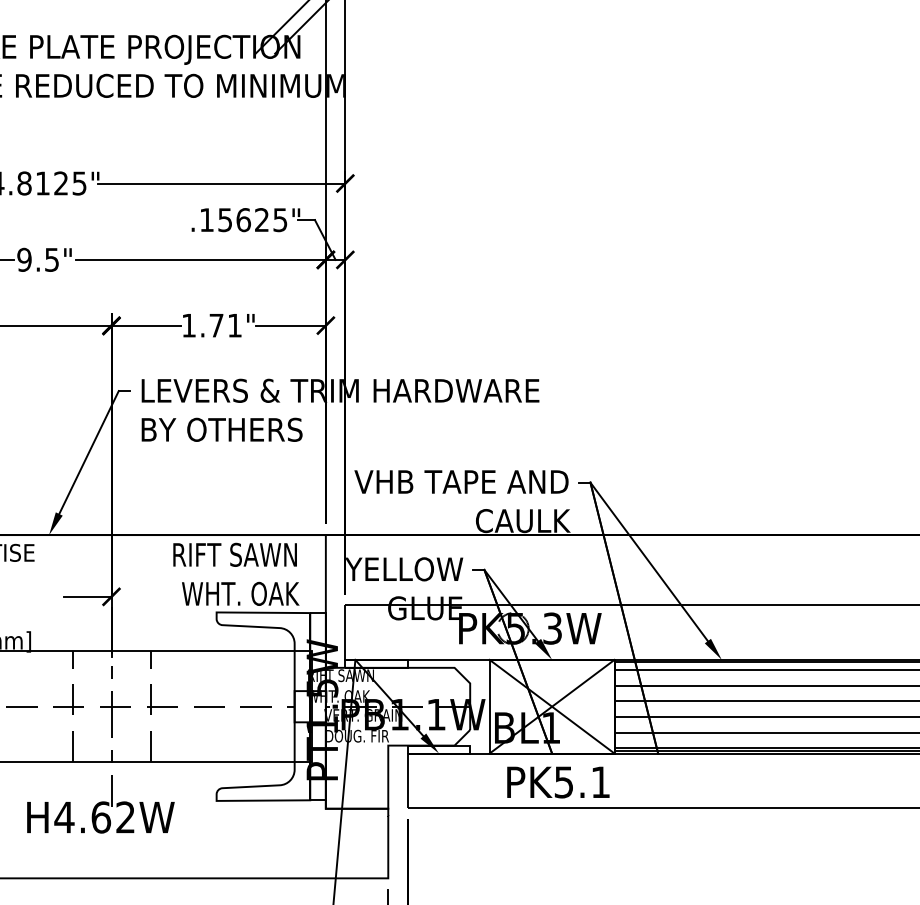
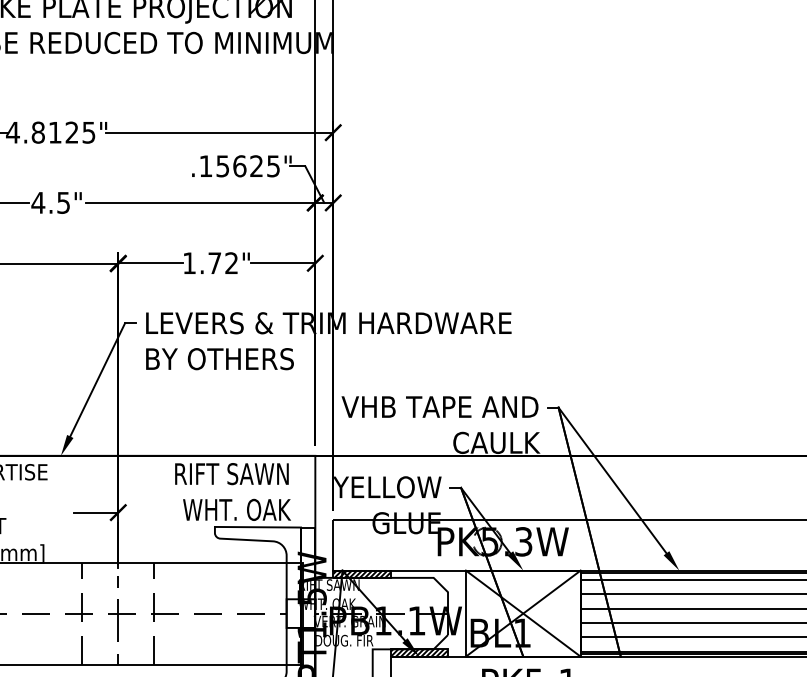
text: (24, 259) -> (38, 202), 9.5" -> 4.5"
text: (234, 325) -> (231, 263), 1.71" -> 1.72"
hatch: (376, 663) -> (361, 573), added
hatch: (438, 749) -> (418, 652), added

